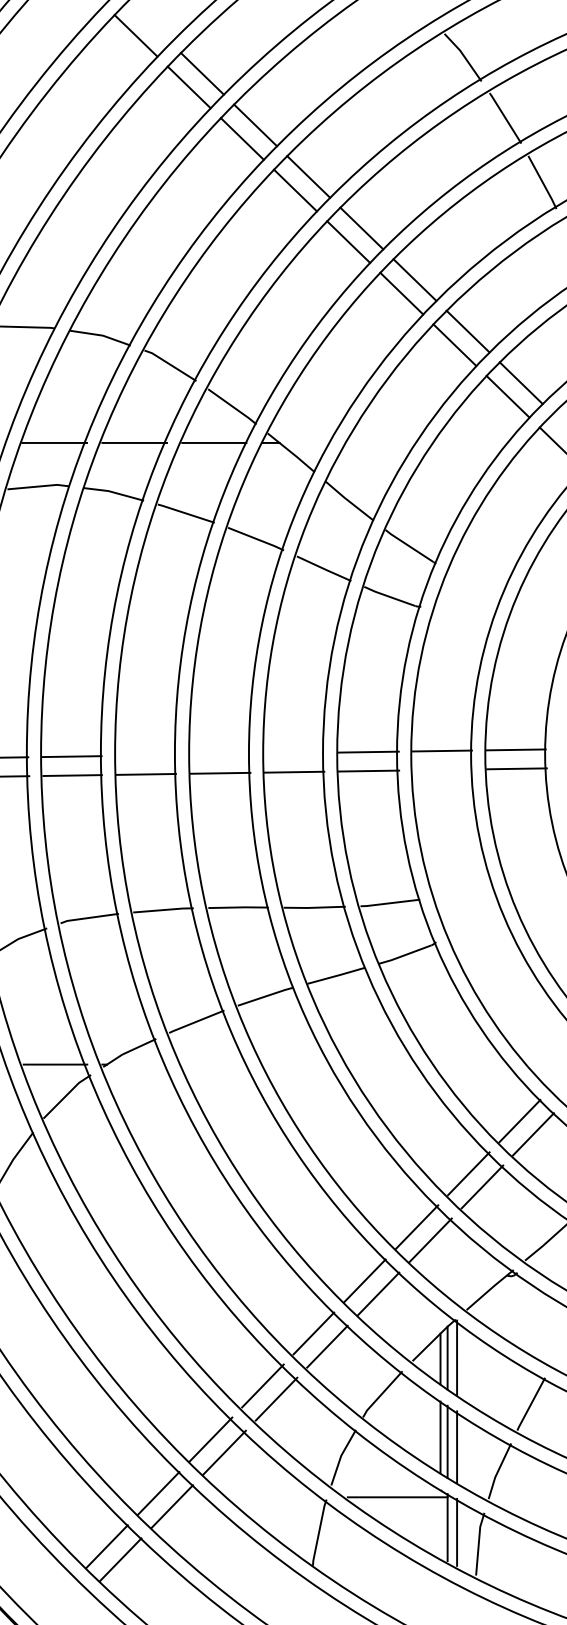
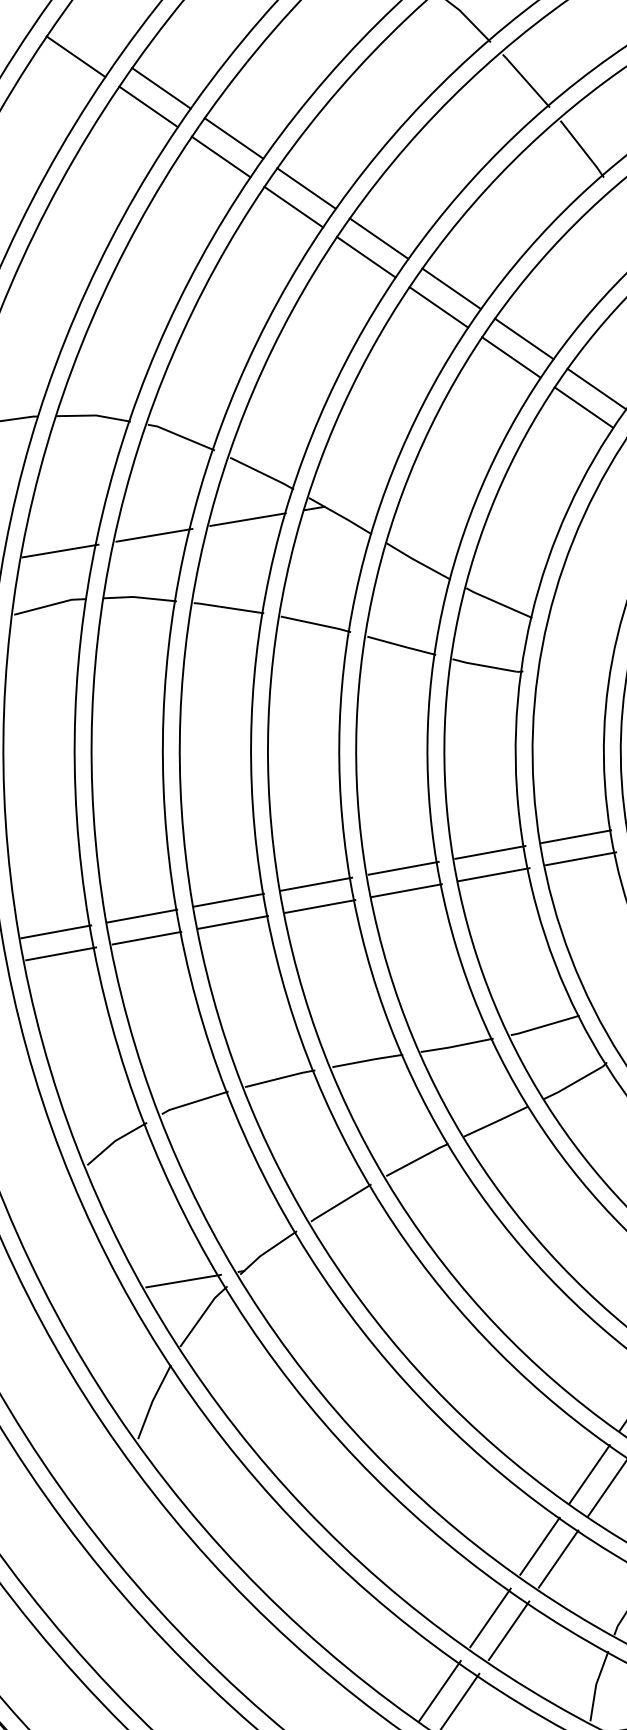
line: (294, 752) -> (403, 867), added
line: (219, 753) -> (315, 883), added
line: (145, 755) -> (228, 900), added
line: (443, 769) -> (581, 858), added

